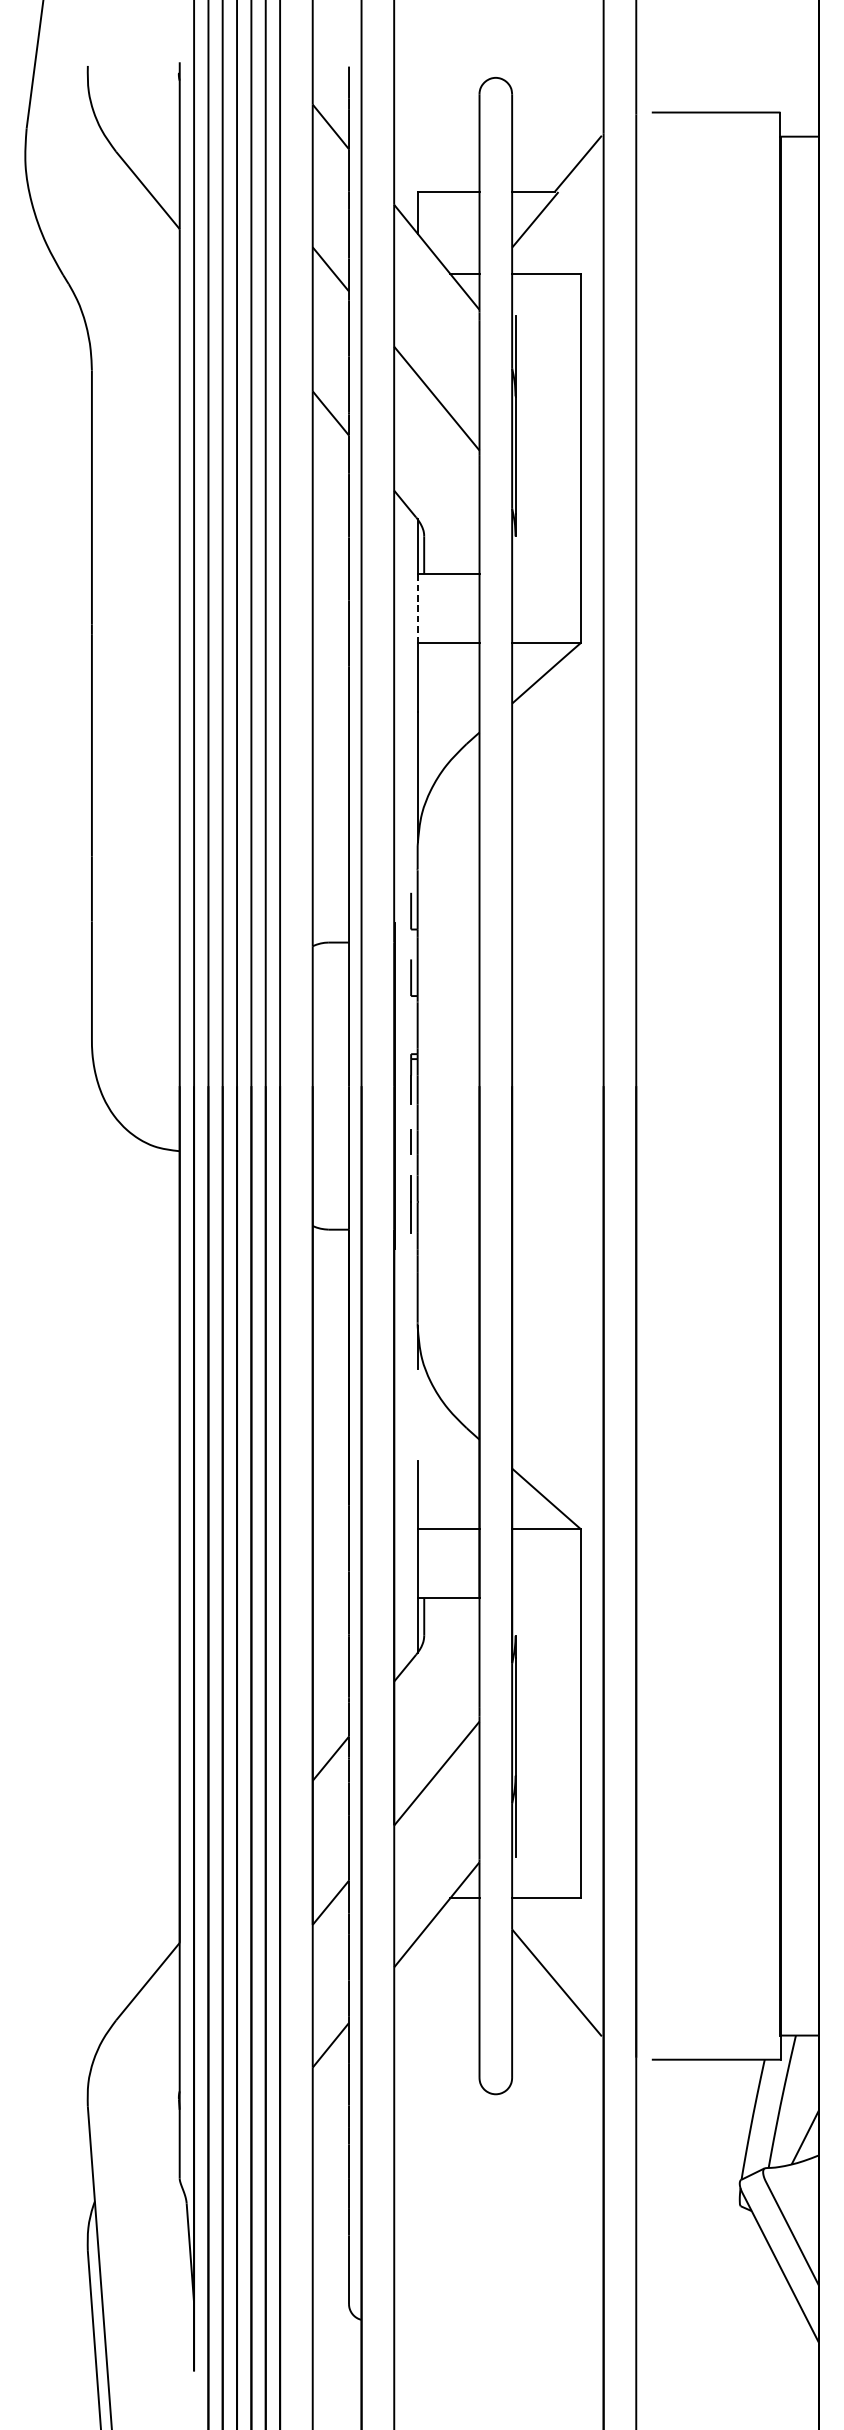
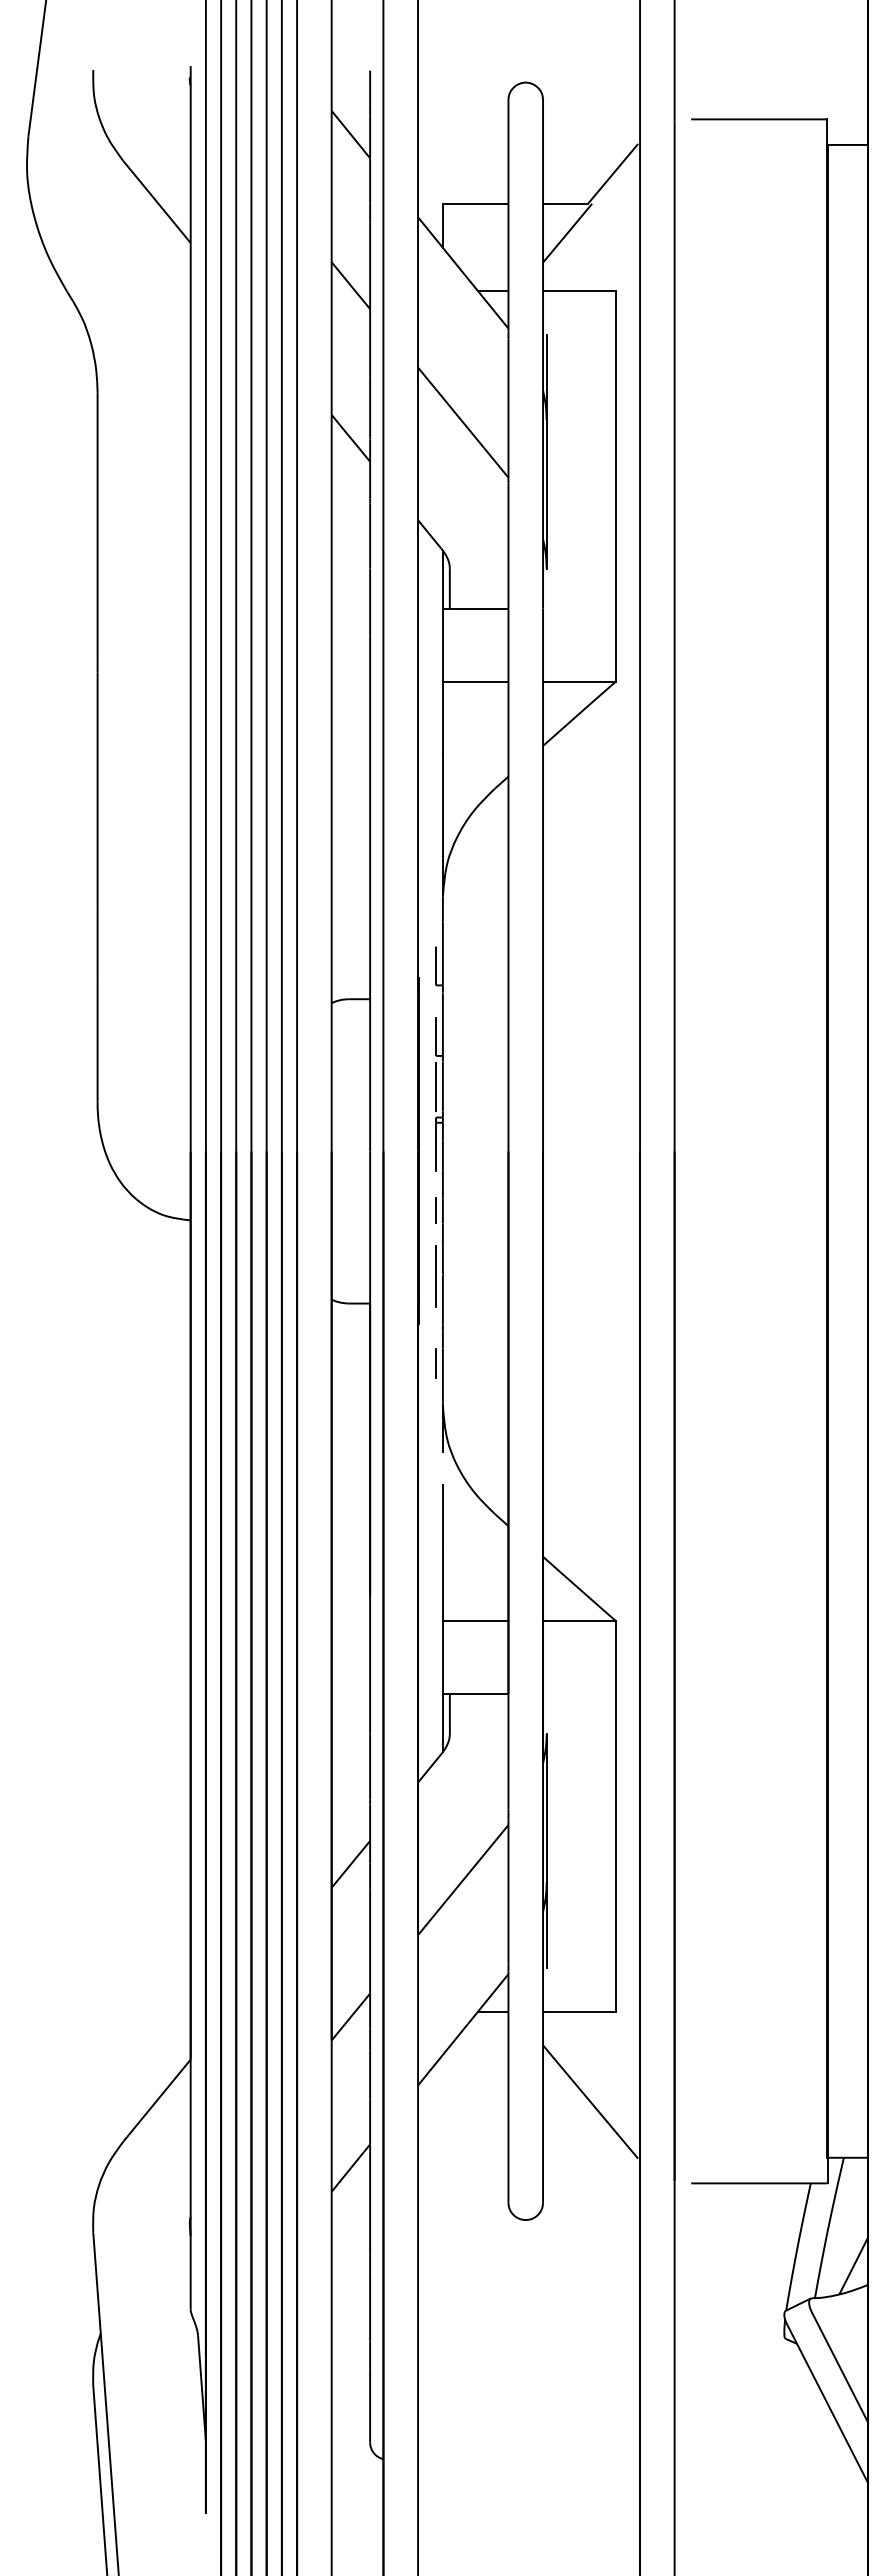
line: (417, 608) -> (442, 645), dashed -> solid
line: (410, 1024) -> (435, 1086), added
line: (410, 1285) -> (435, 1362), added
line: (417, 1428) -> (442, 1514), added

